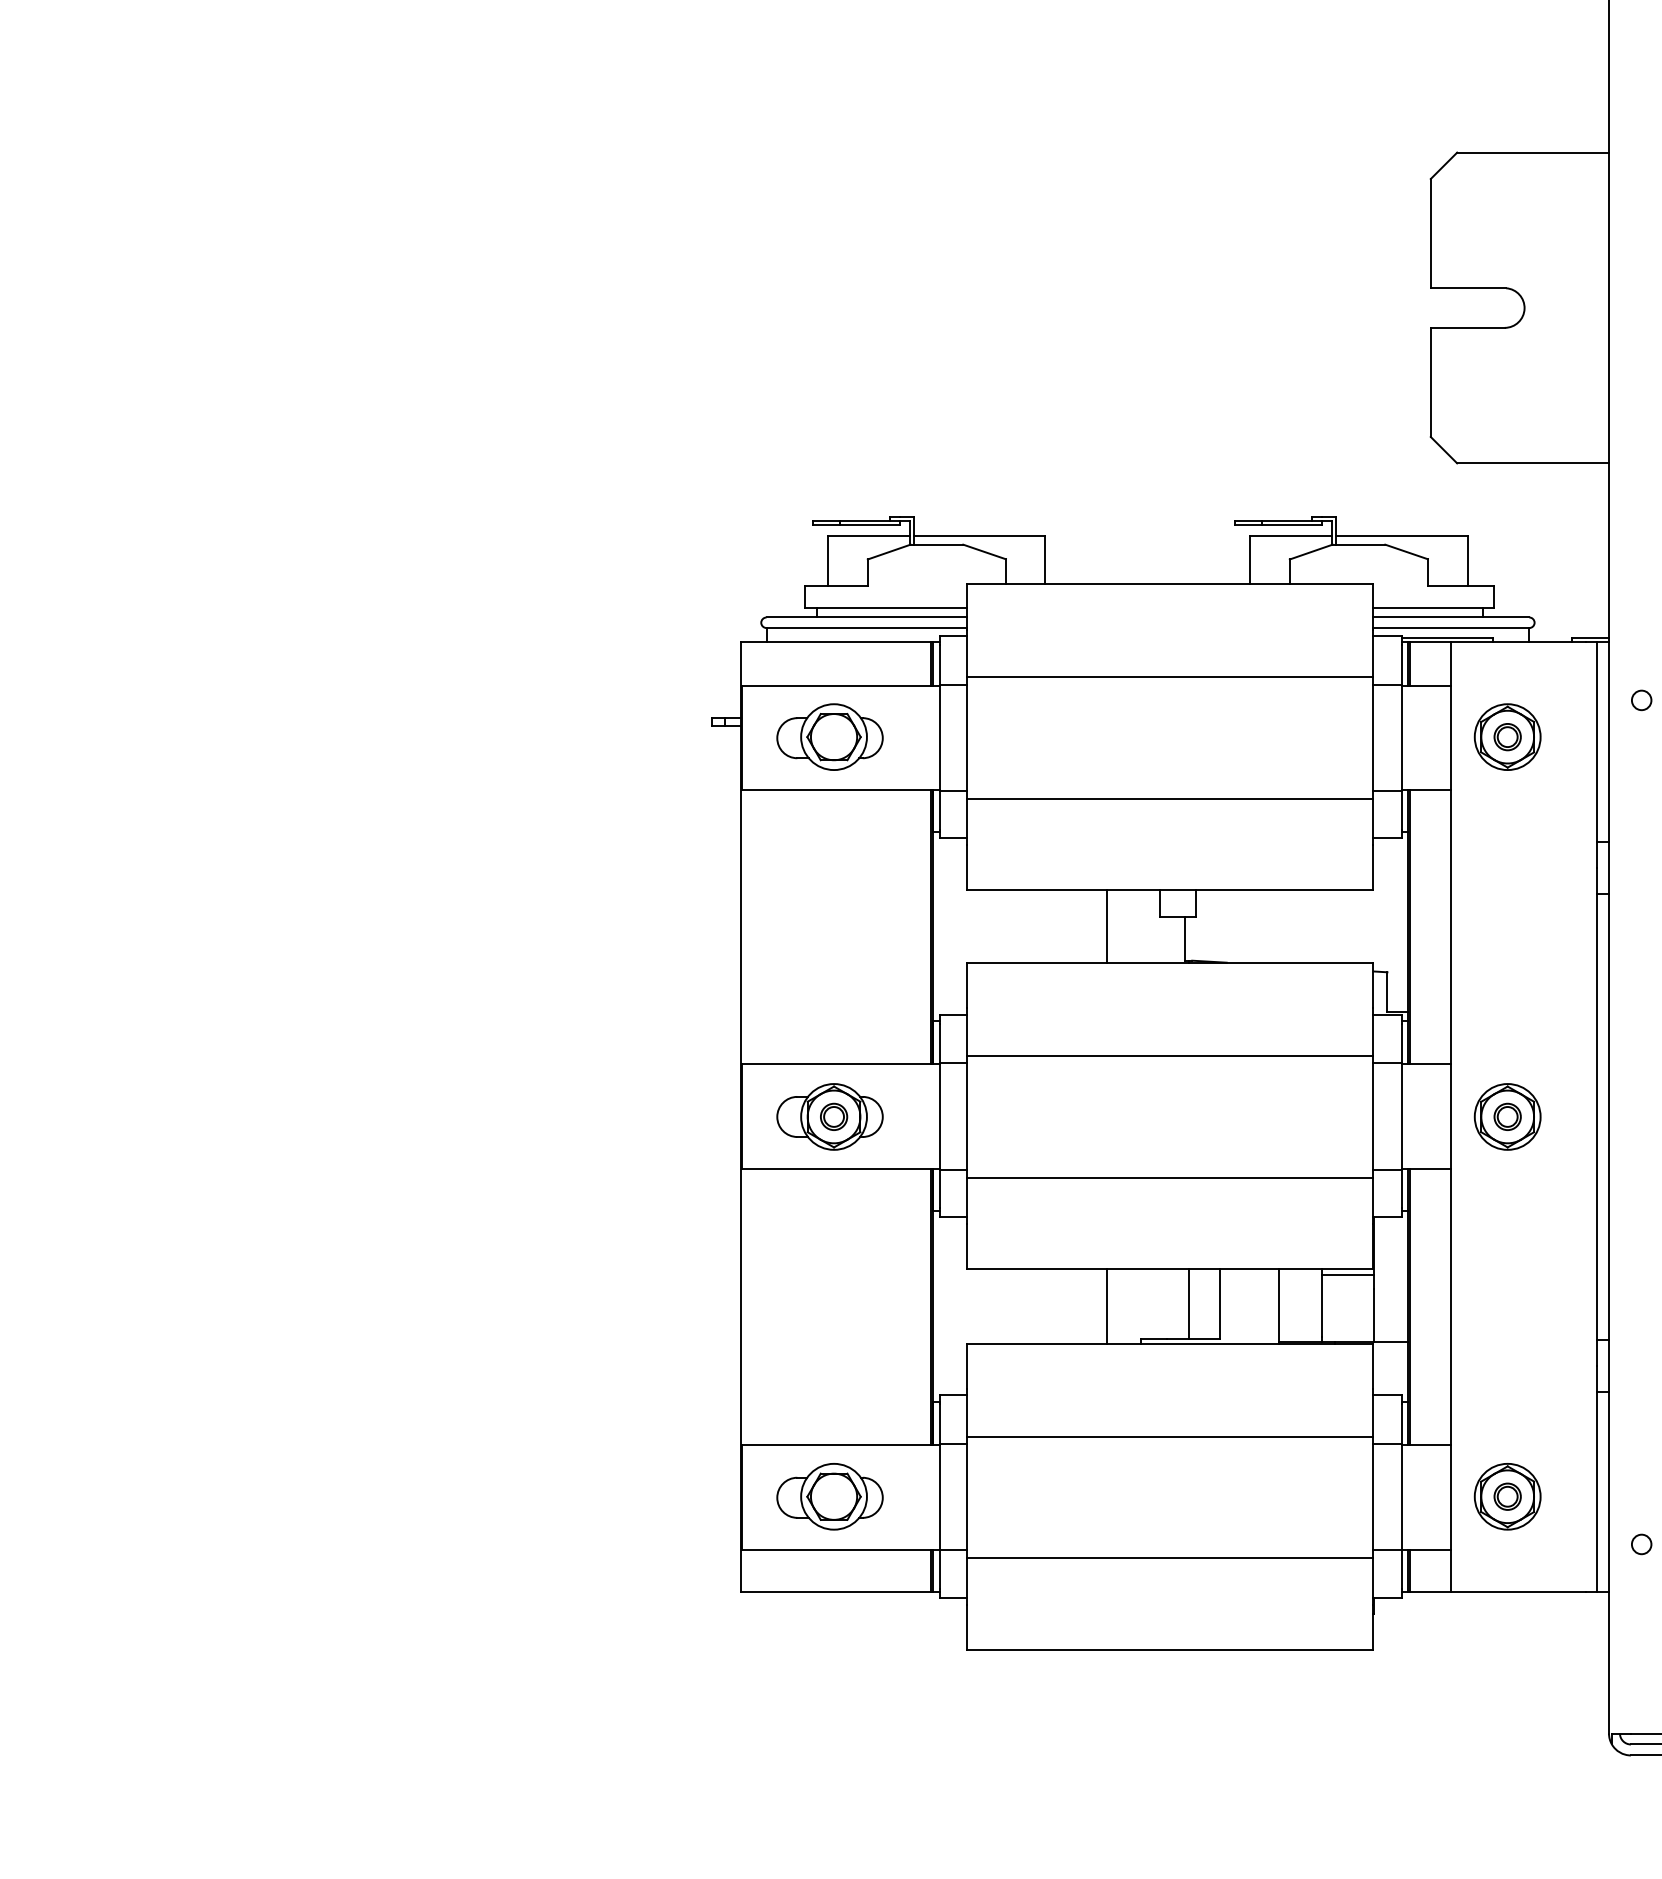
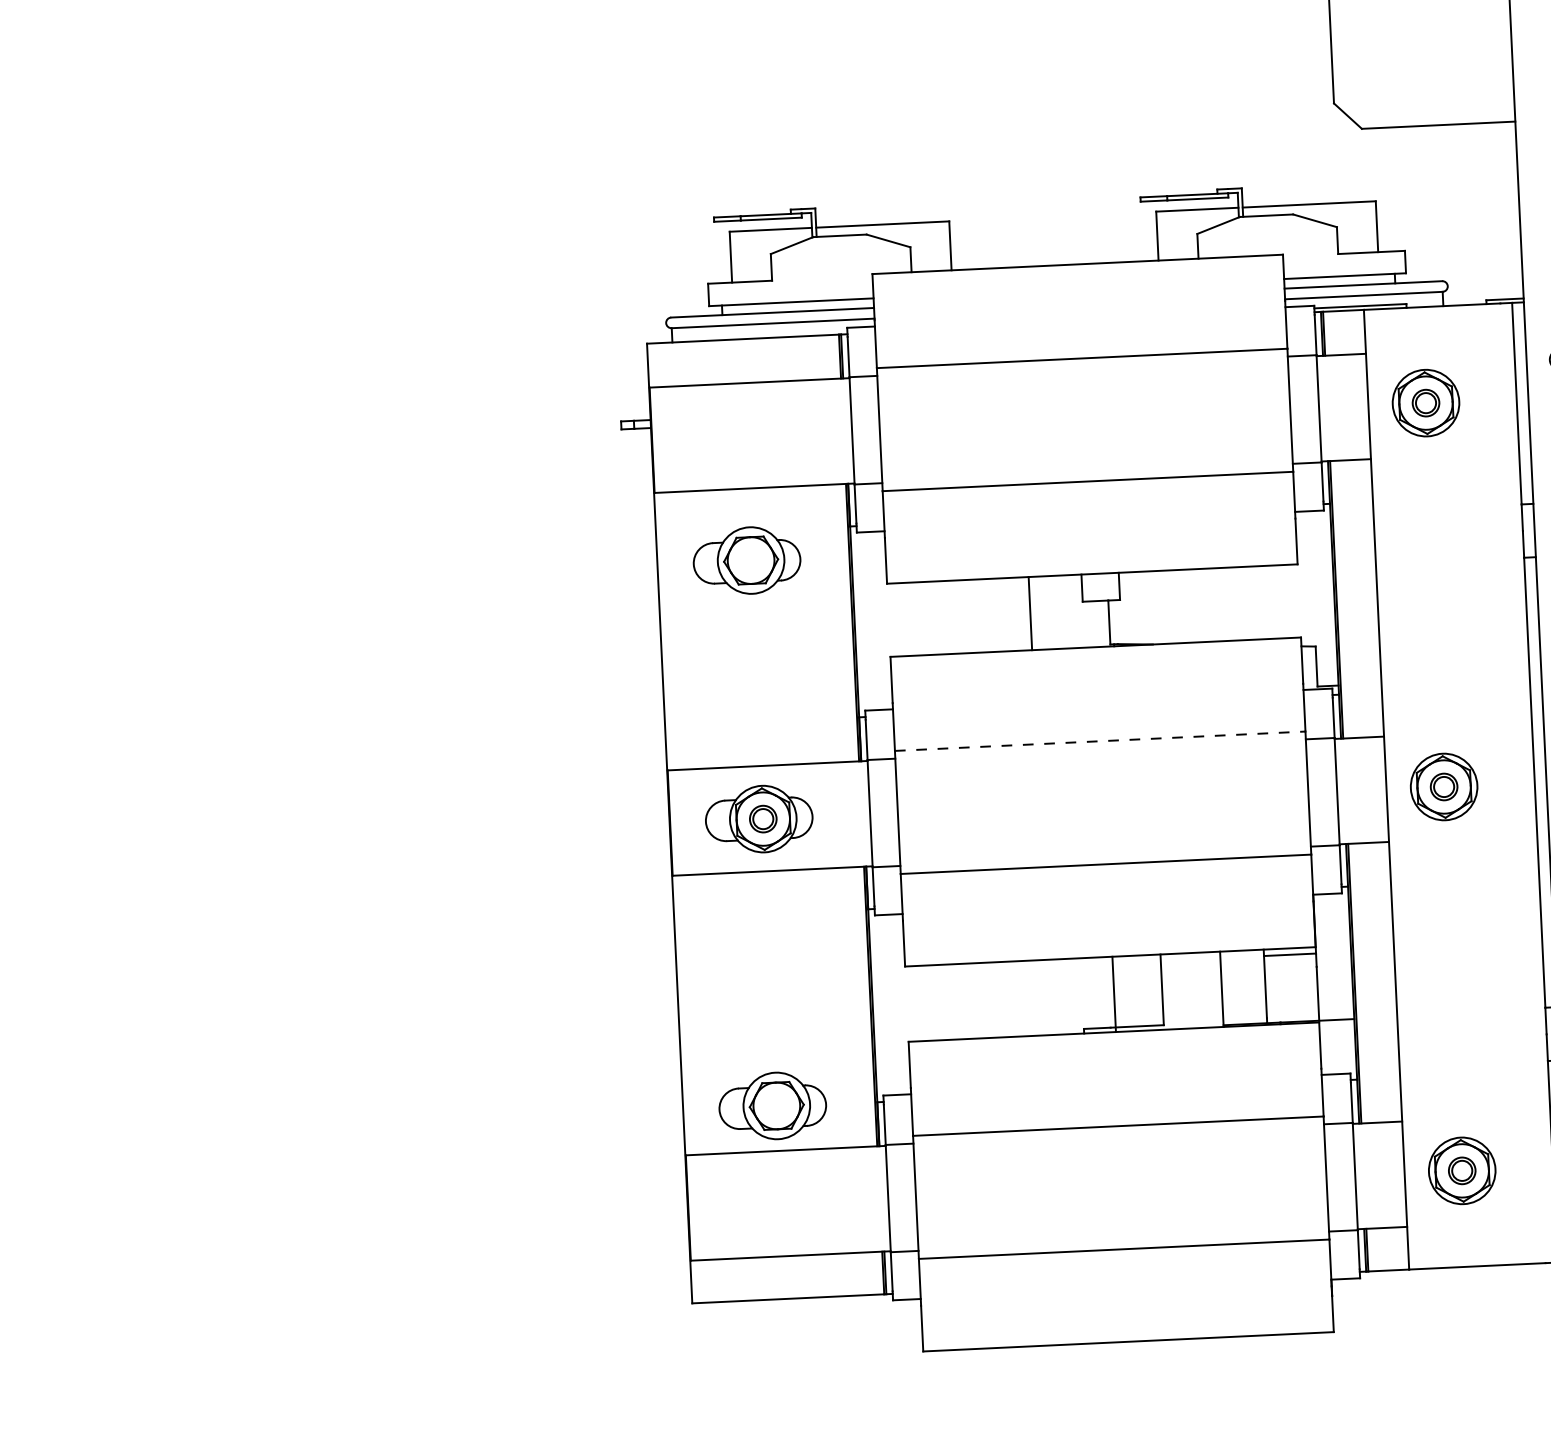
part: (829, 736) -> (746, 560), moved
line: (1170, 1055) -> (1100, 740), solid -> dashed
line: (1188, 1304) -> (1130, 991), removed
line: (1107, 1306) -> (1114, 994), moved
part: (829, 1496) -> (772, 1105), moved

